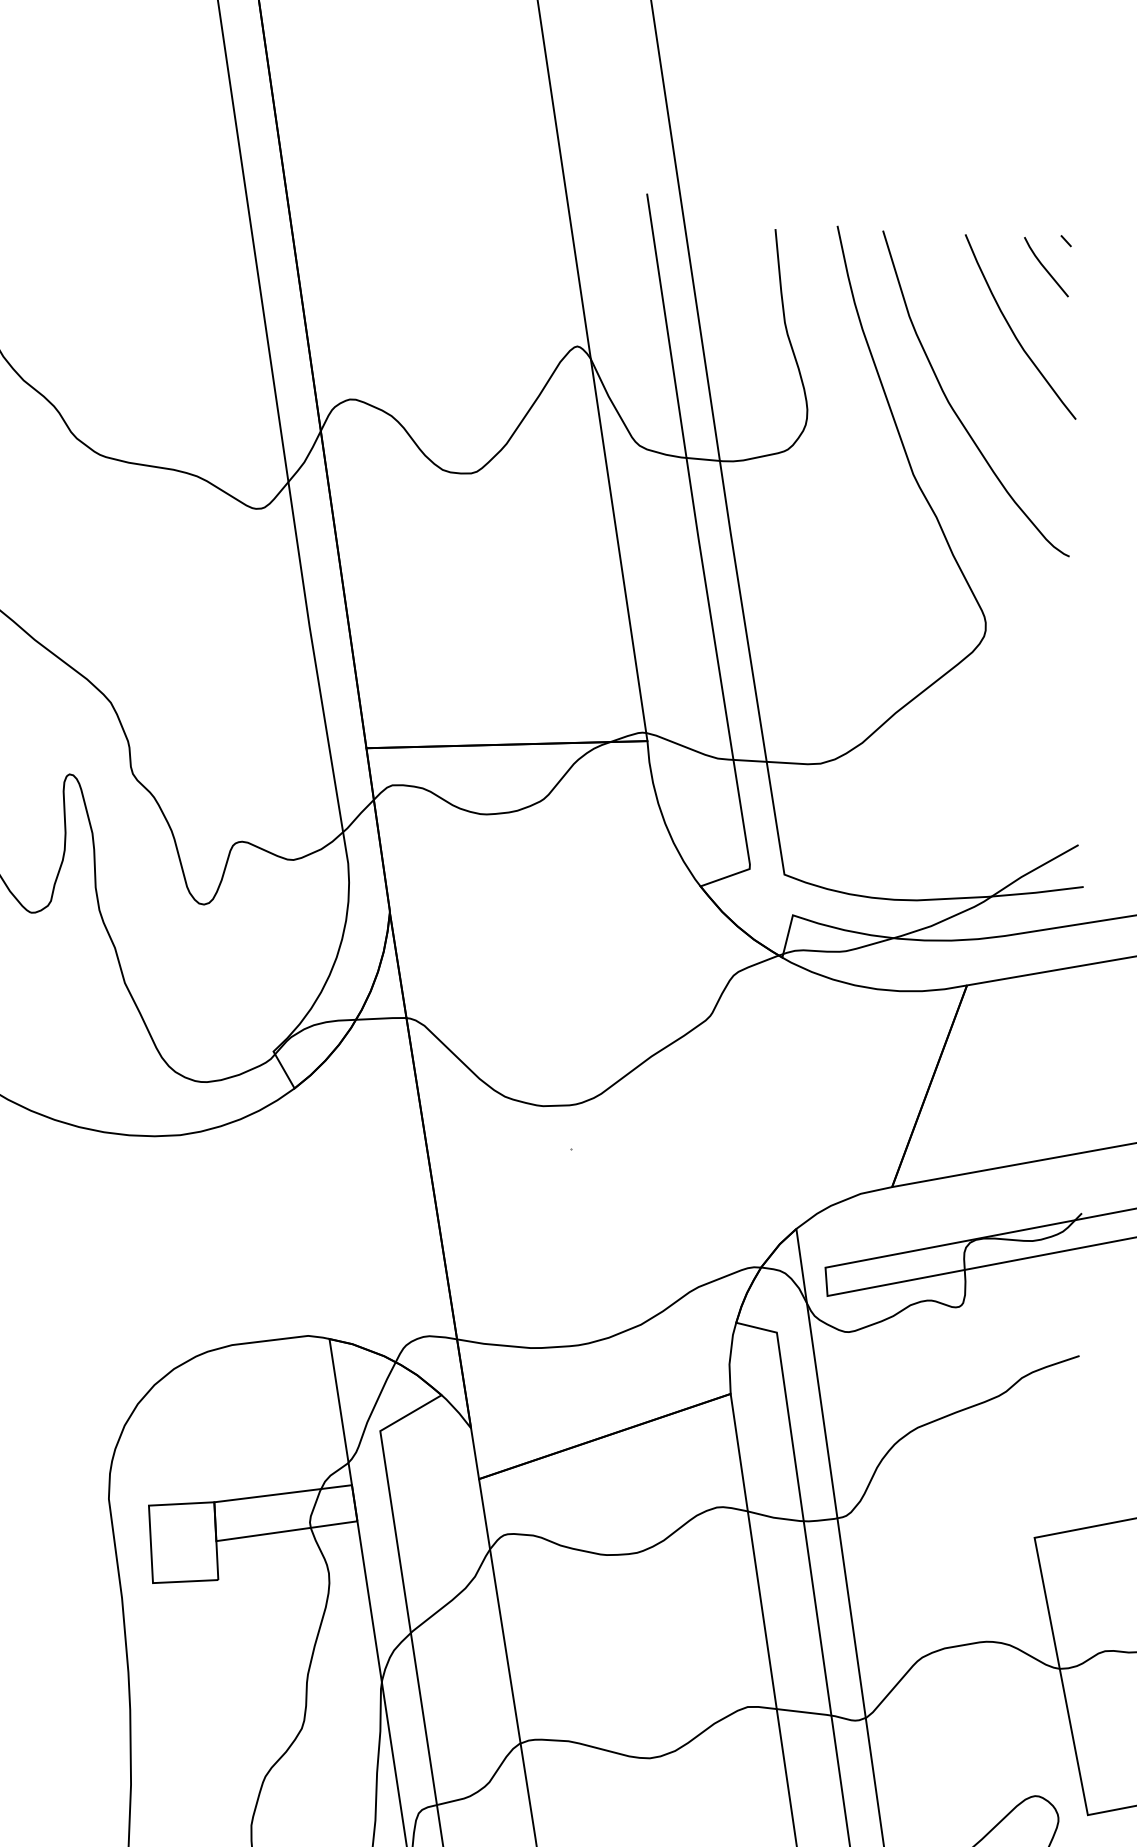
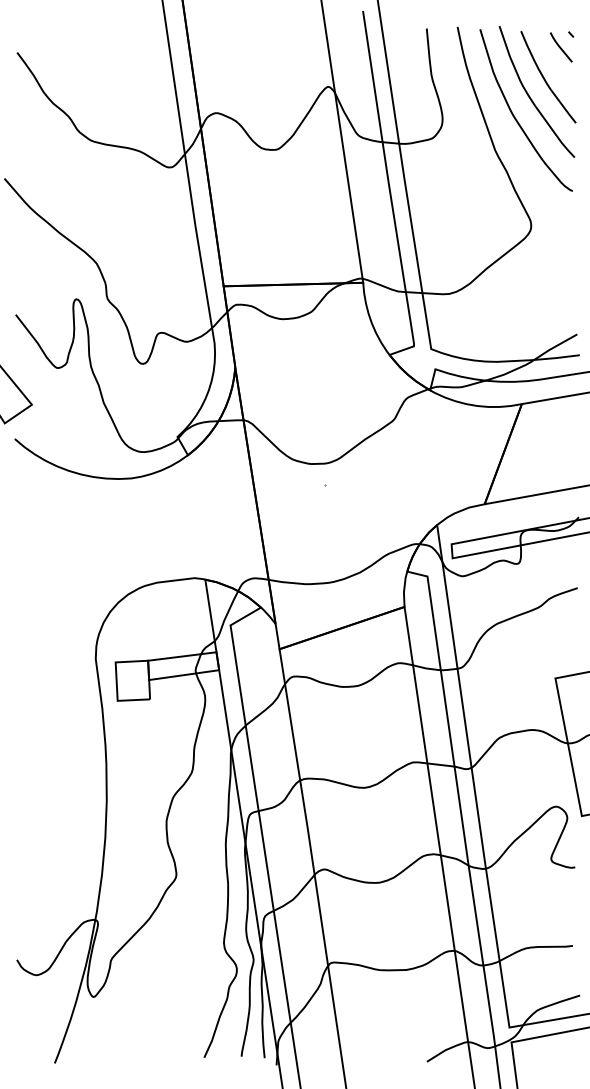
curve: (984, 365) -> (530, 96), added

